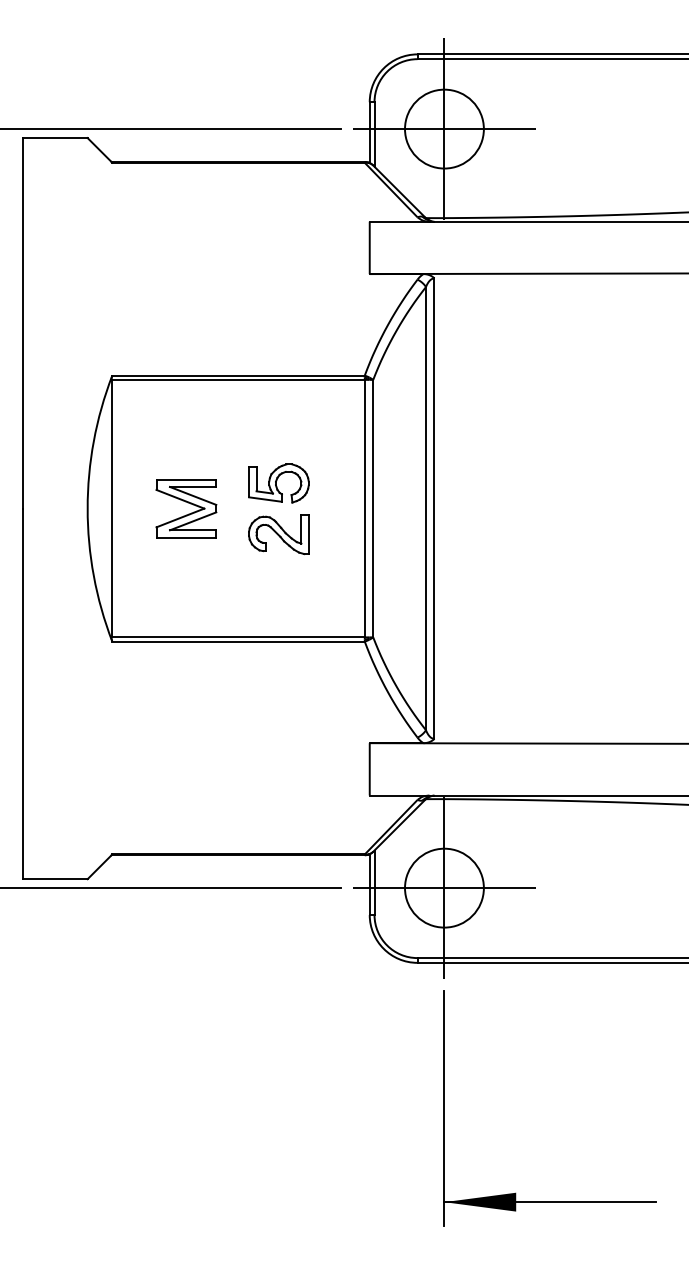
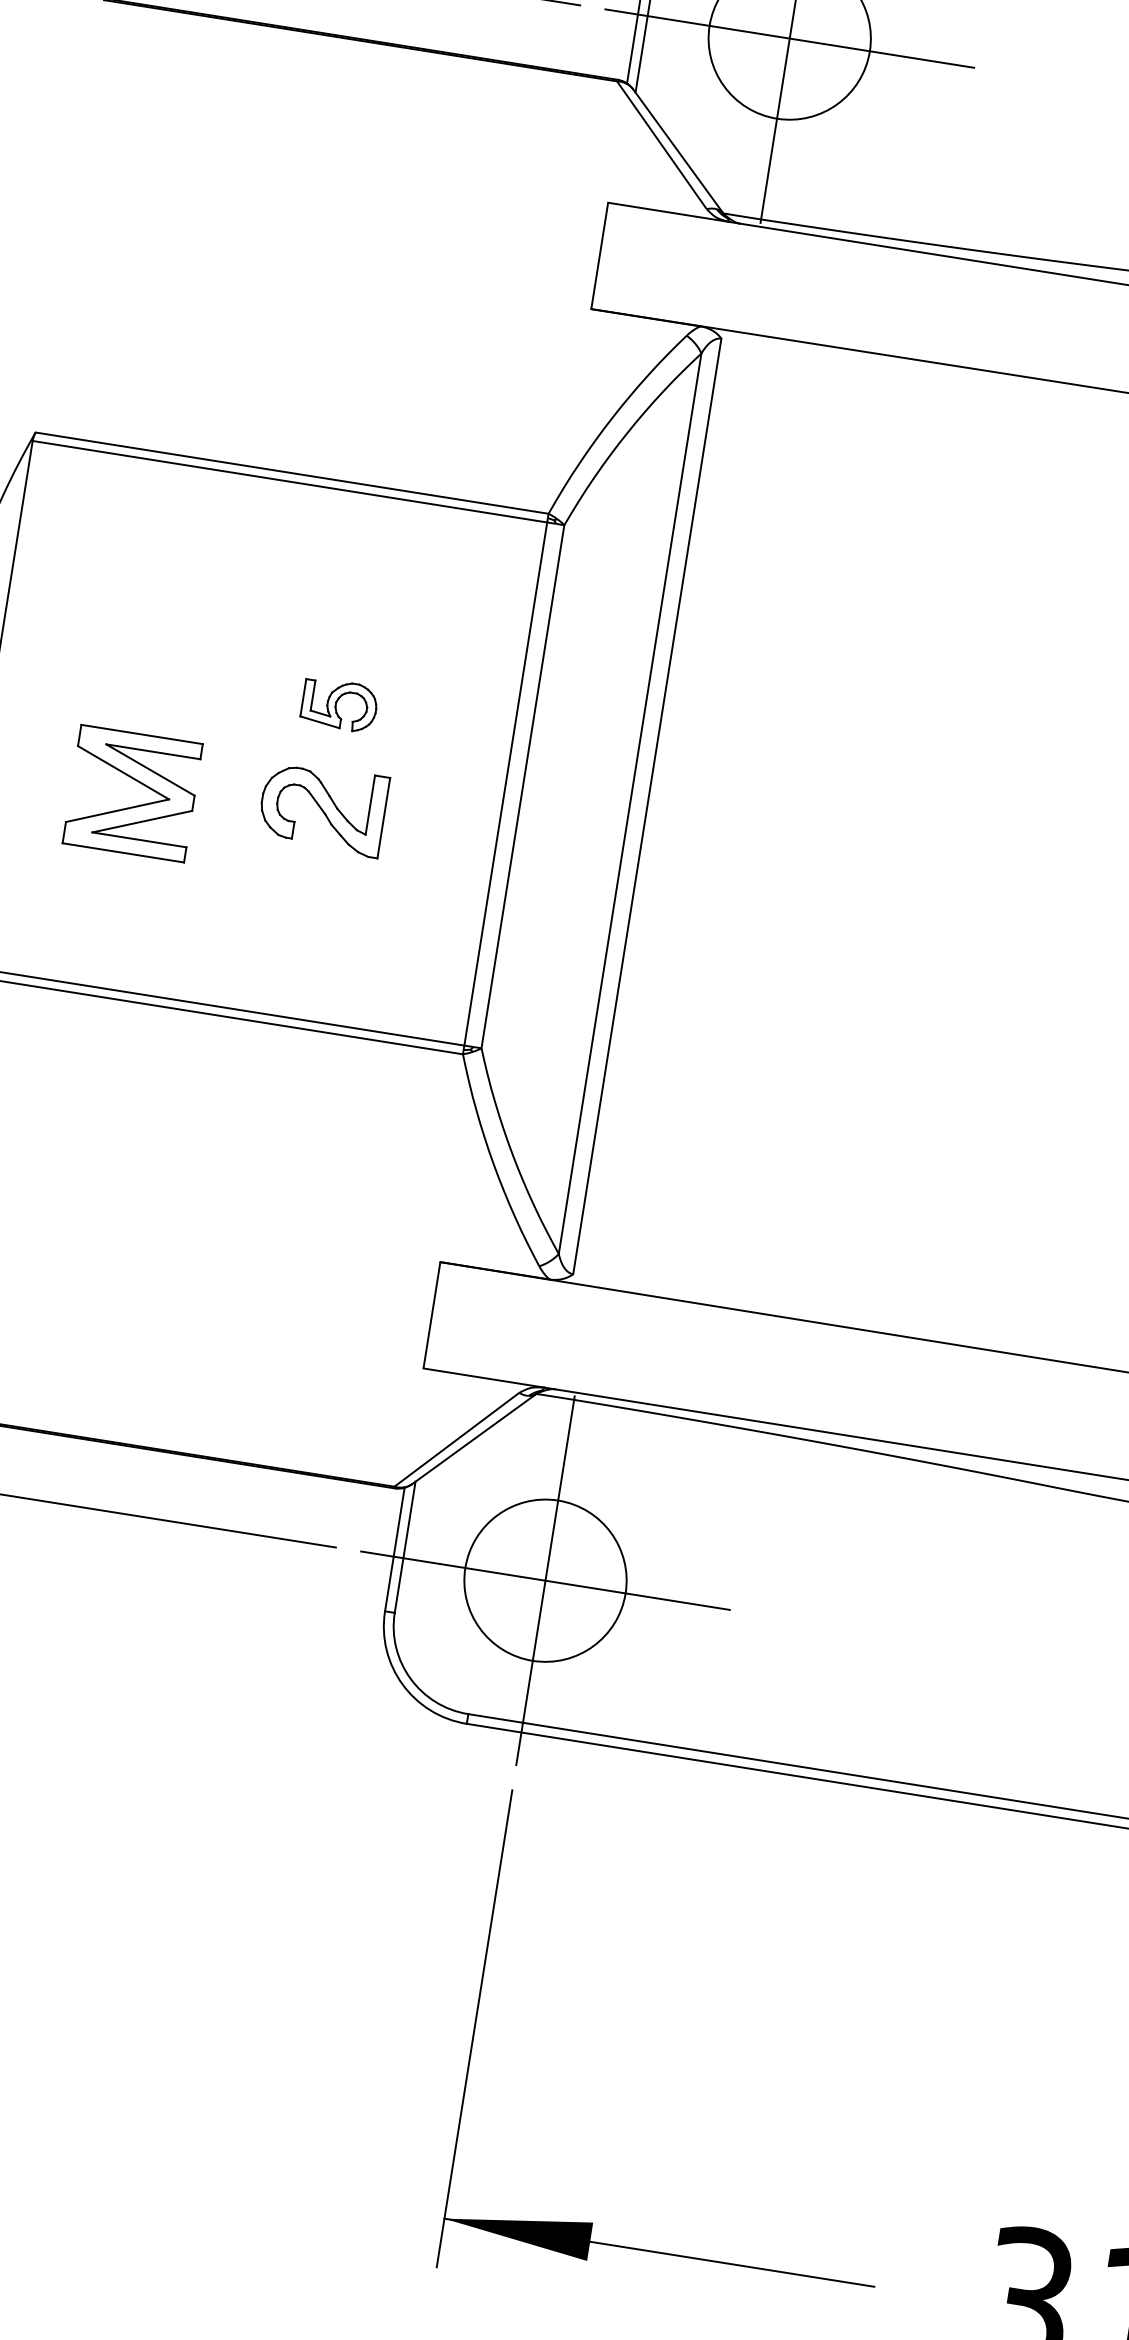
part: (278, 483) -> (338, 705), size x0.6
part: (186, 508) -> (132, 793), moved

